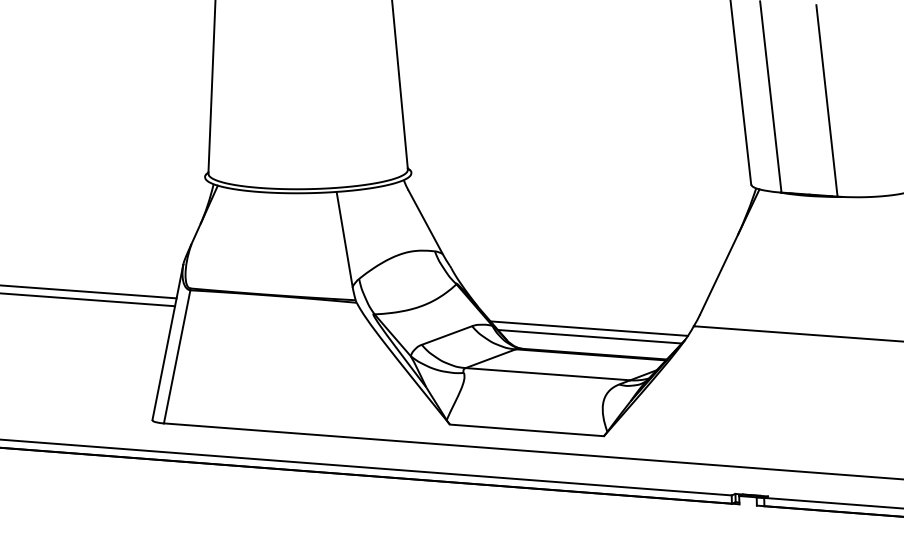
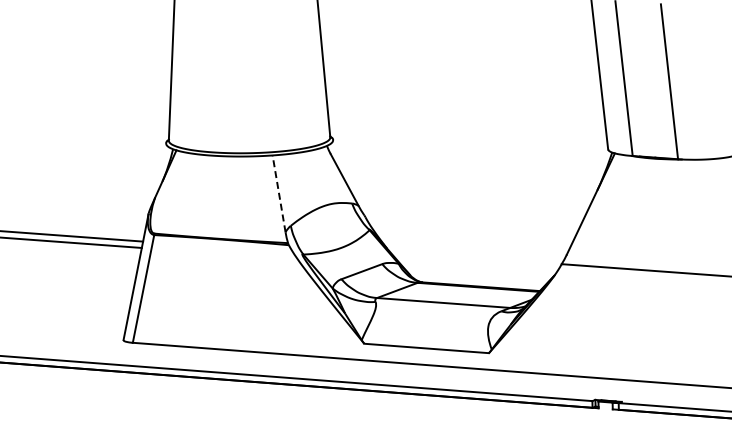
line: (345, 238) -> (279, 193), solid -> dashed
line: (588, 327) -> (476, 265), removed
line: (589, 336) -> (477, 272), removed

